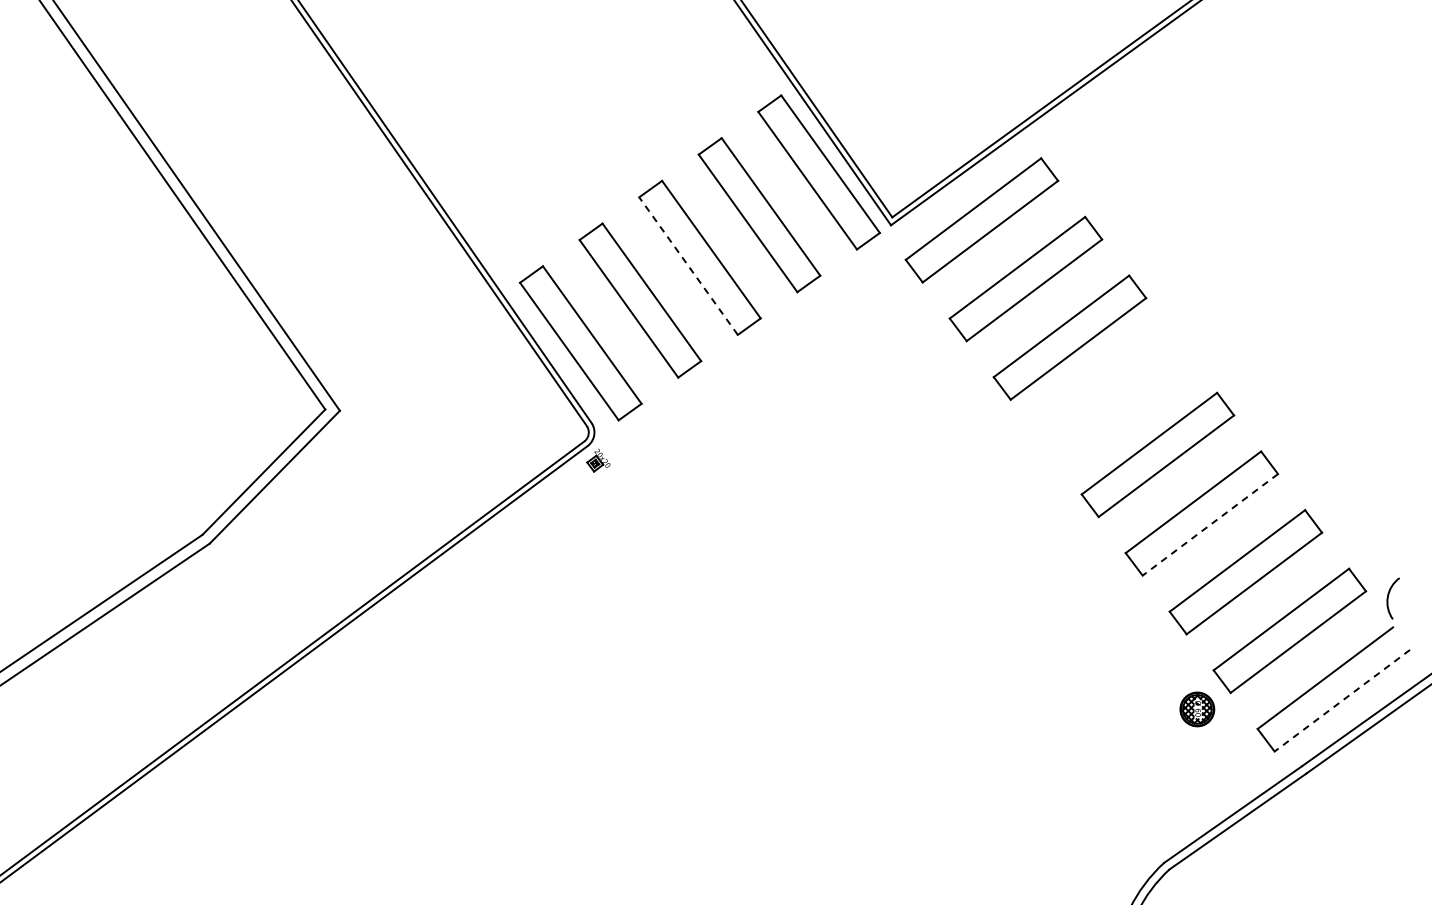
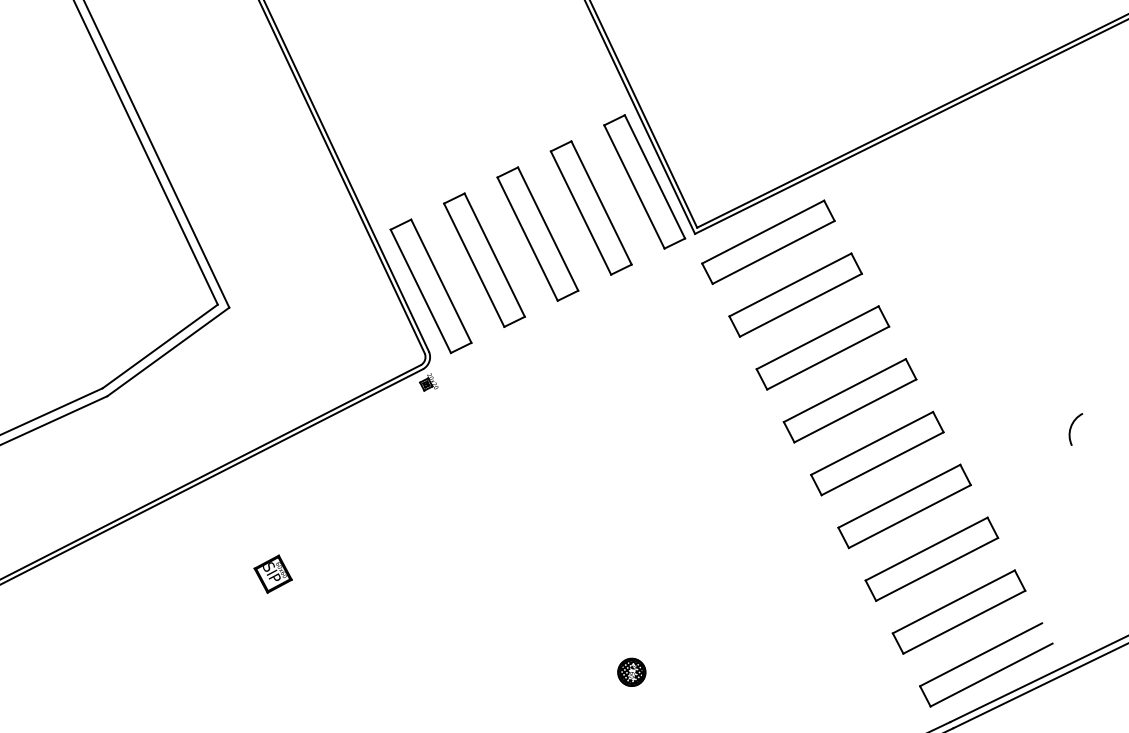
line: (688, 266) -> (527, 239), dashed -> solid
part: (1113, 396) -> (849, 400), added
line: (1210, 524) -> (910, 516), dashed -> solid
arc: (1388, 598) -> (1071, 428), moved
line: (1342, 700) -> (991, 674), dashed -> solid
part: (1197, 709) -> (631, 672), moved
part: (447, 725) -> (272, 573), added

